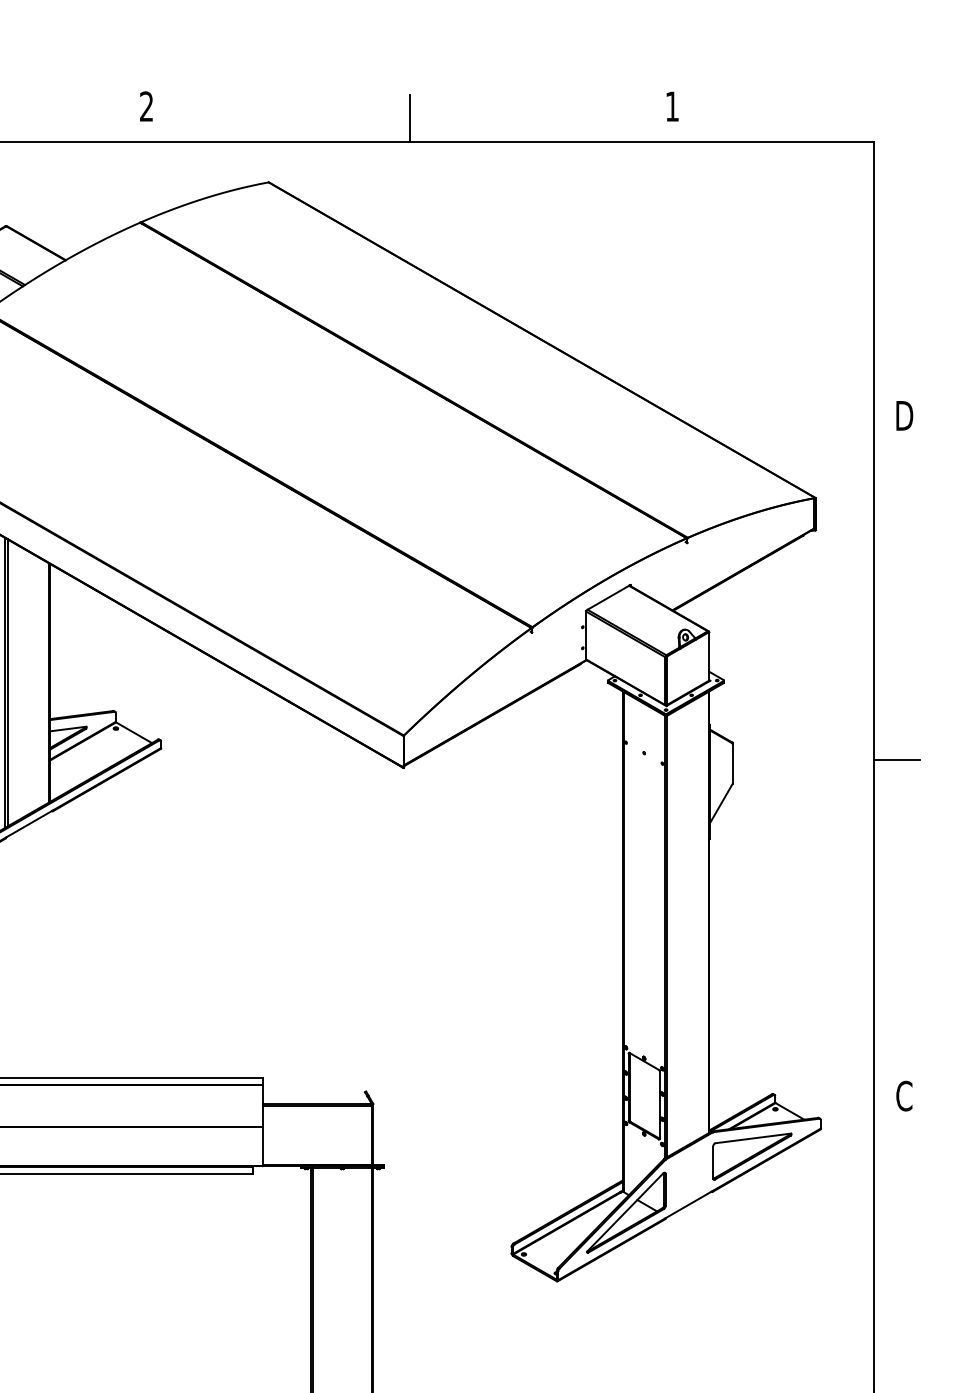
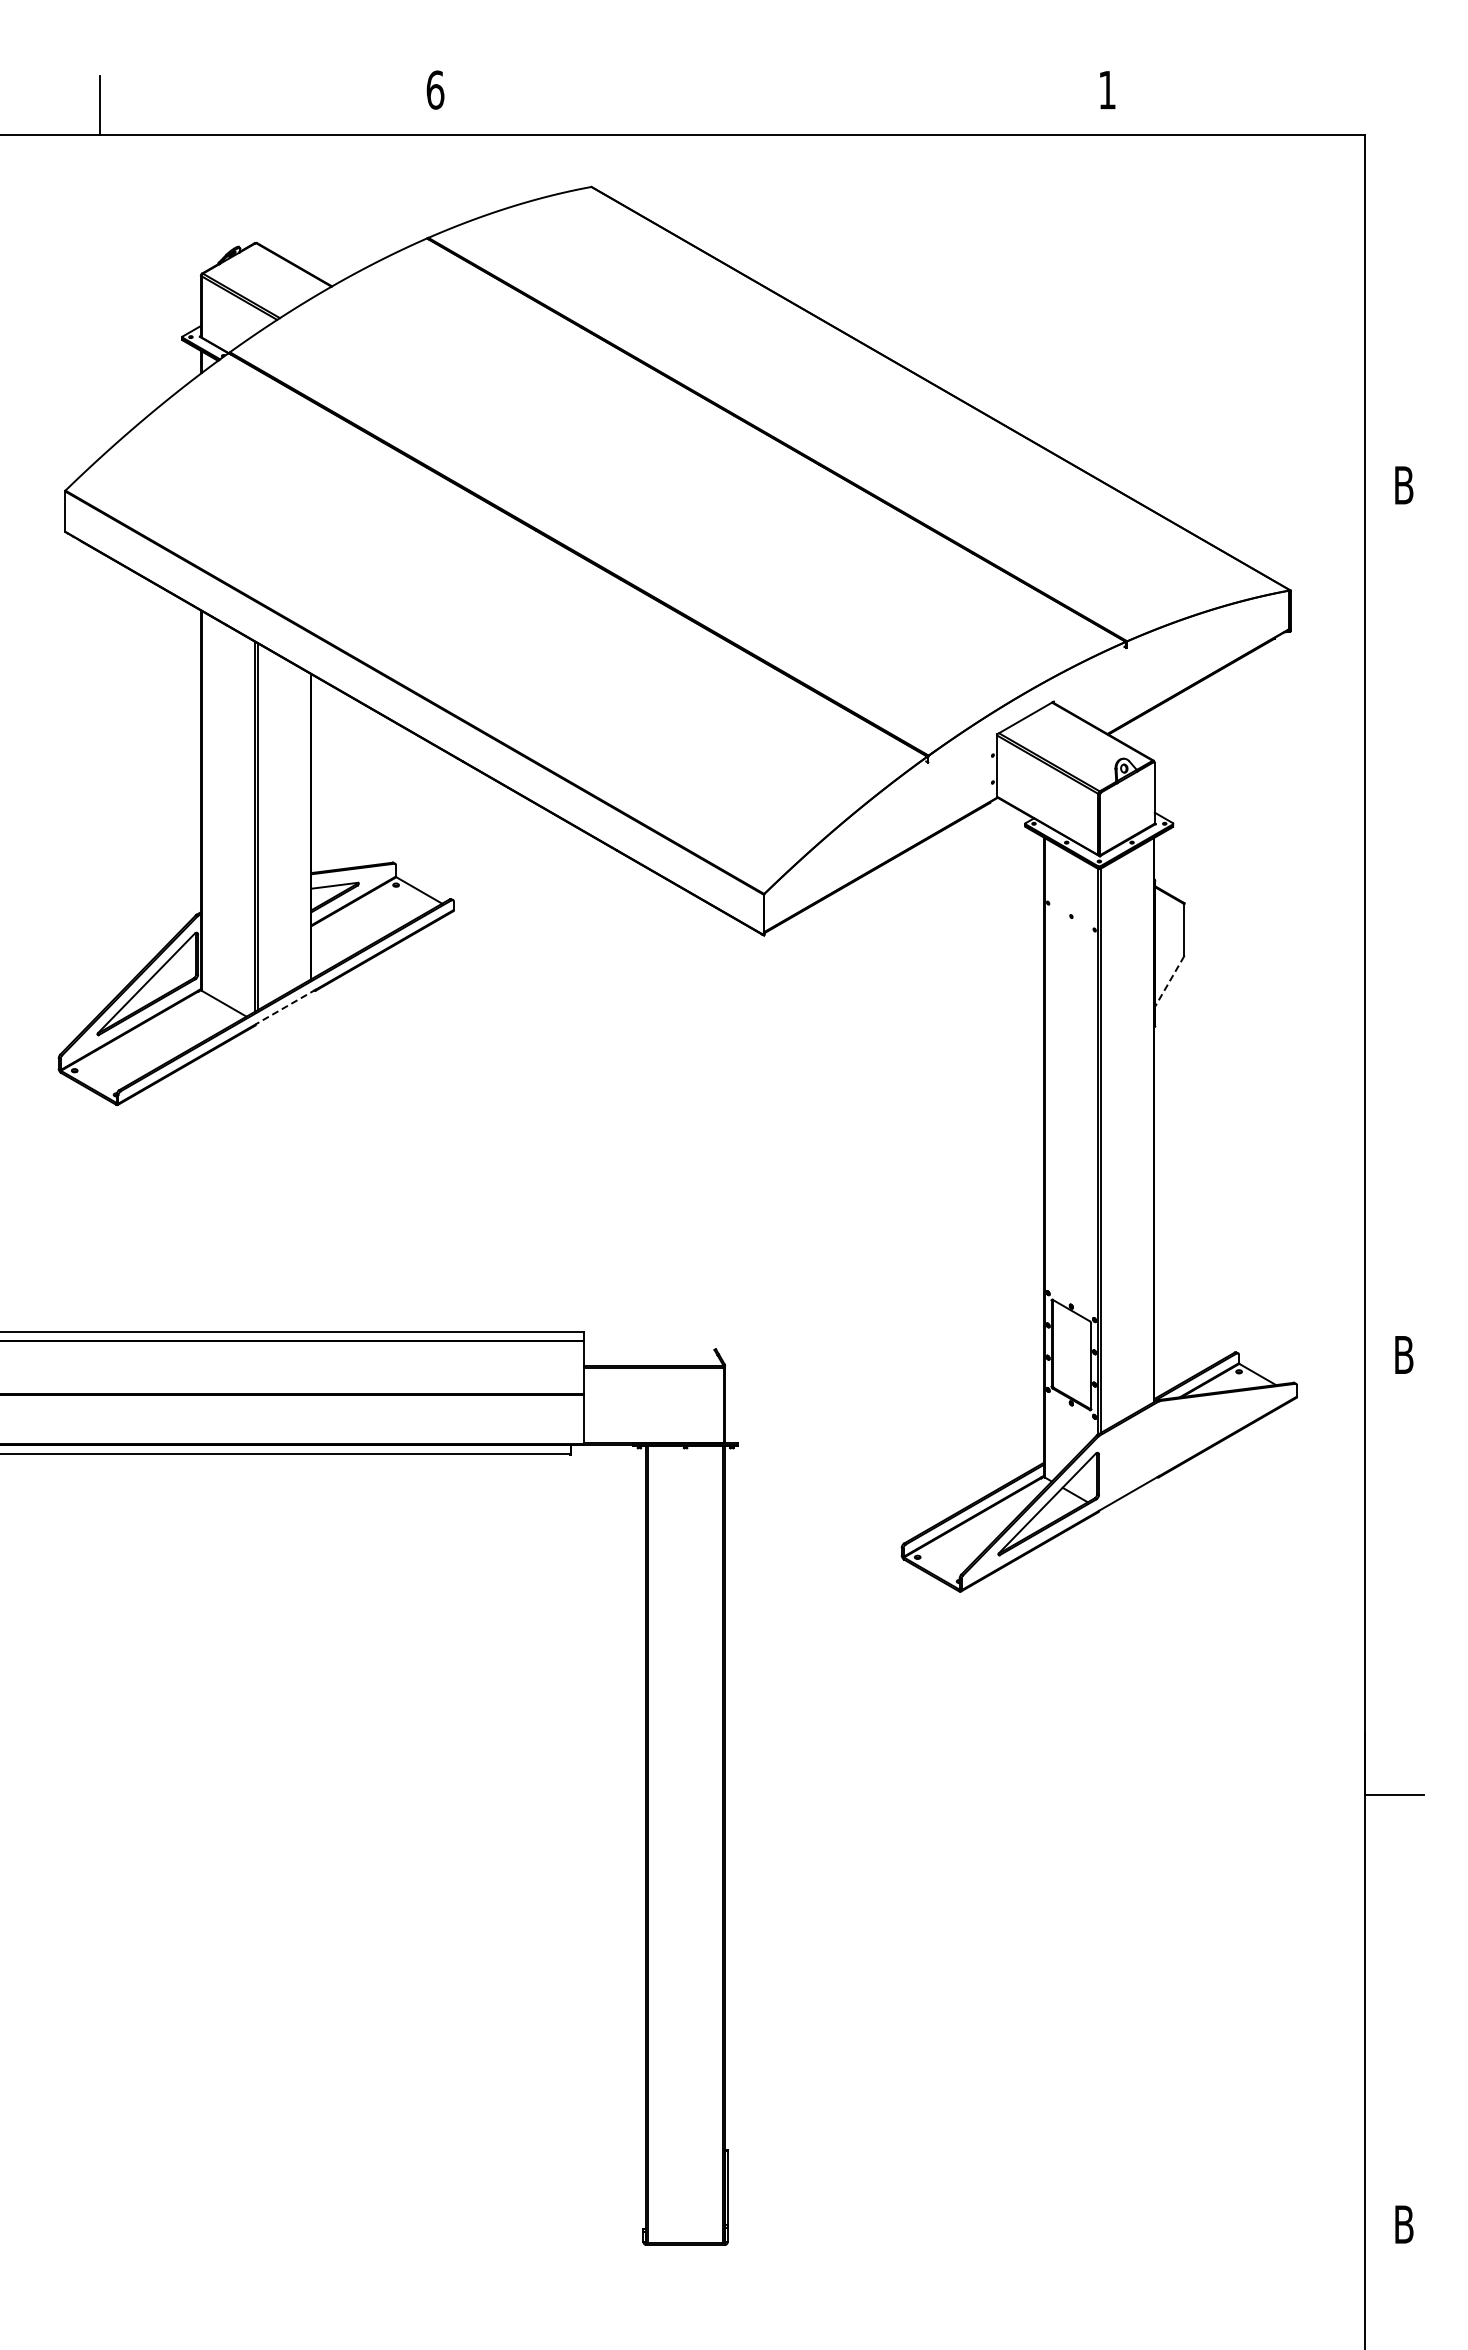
text: (146, 106) -> (435, 89), 2 -> 6
line: (409, 118) -> (771, 105), removed
text: (904, 415) -> (1404, 485), D -> B
line: (896, 760) -> (1394, 925), removed
line: (720, 803) -> (1169, 981), solid -> dashed
line: (30, 823) -> (286, 1006), solid -> dashed
text: (904, 1095) -> (1403, 1354), C -> B
part: (752, 1155) -> (1209, 1431), removed

